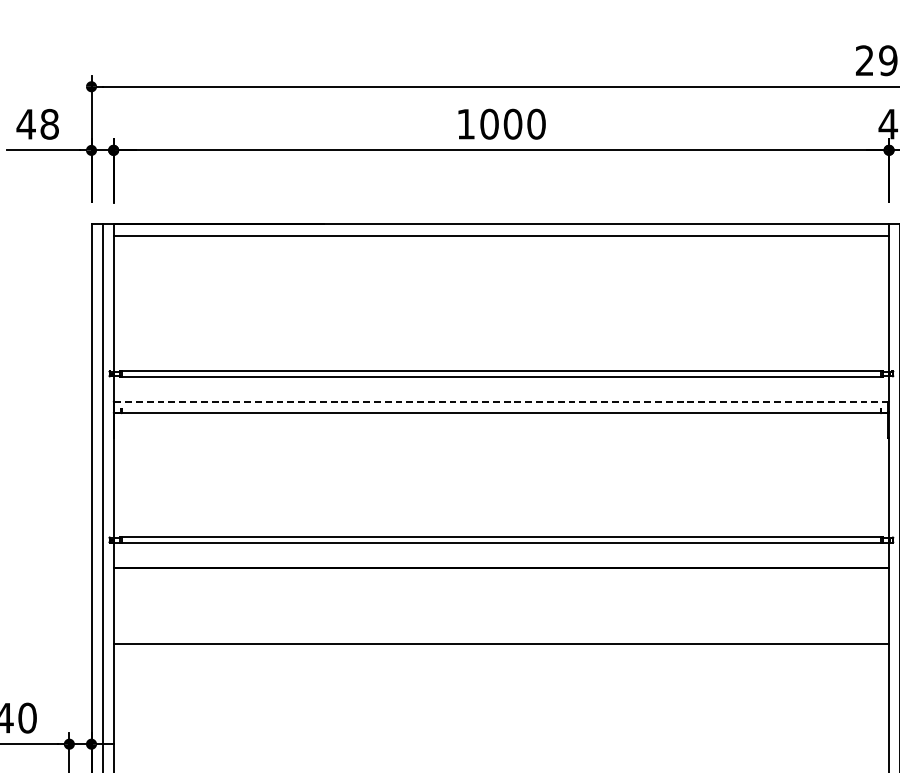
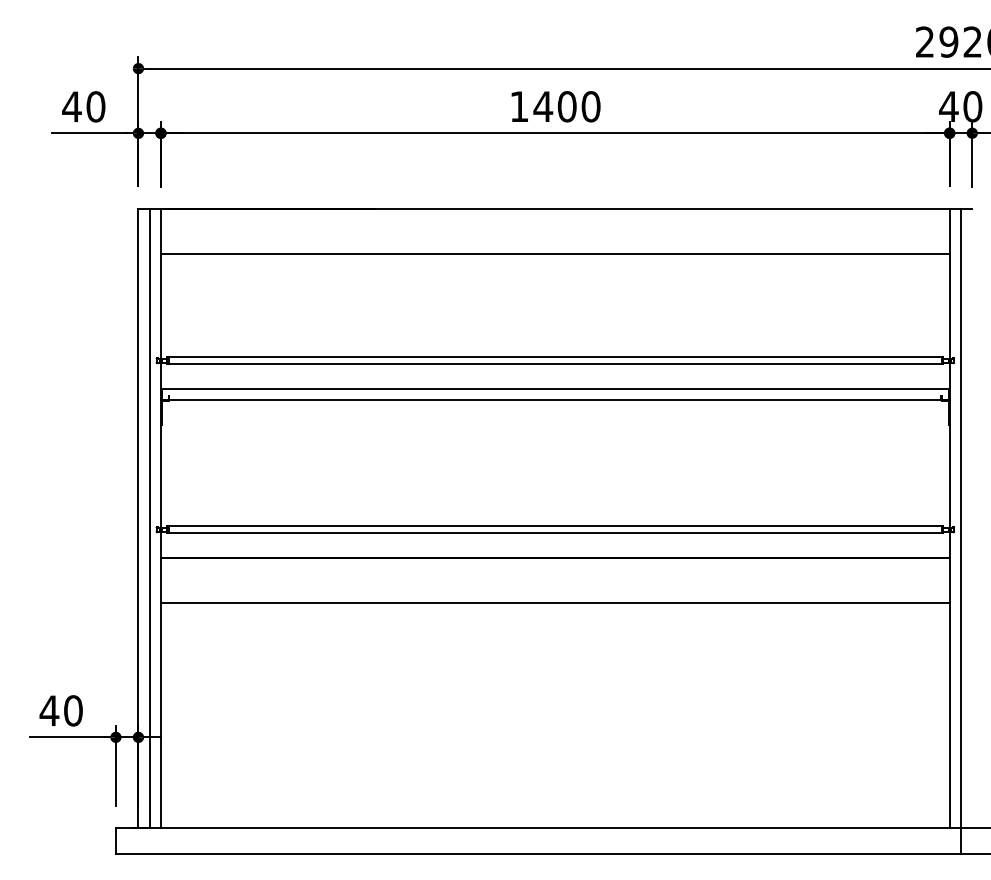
text: (49, 124) -> (95, 106), 48 -> 40
text: (489, 124) -> (543, 106), 1000 -> 1400
line: (500, 236) -> (554, 253), moved
line: (501, 401) -> (555, 388), dashed -> solid
line: (500, 644) -> (554, 602), moved

